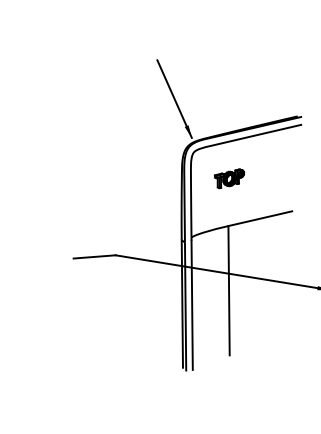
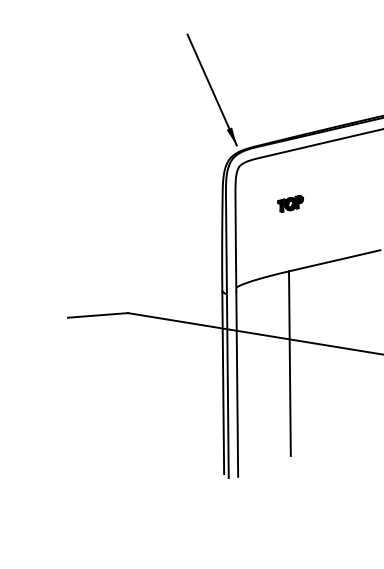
part: (229, 178) -> (290, 203), size x0.6

